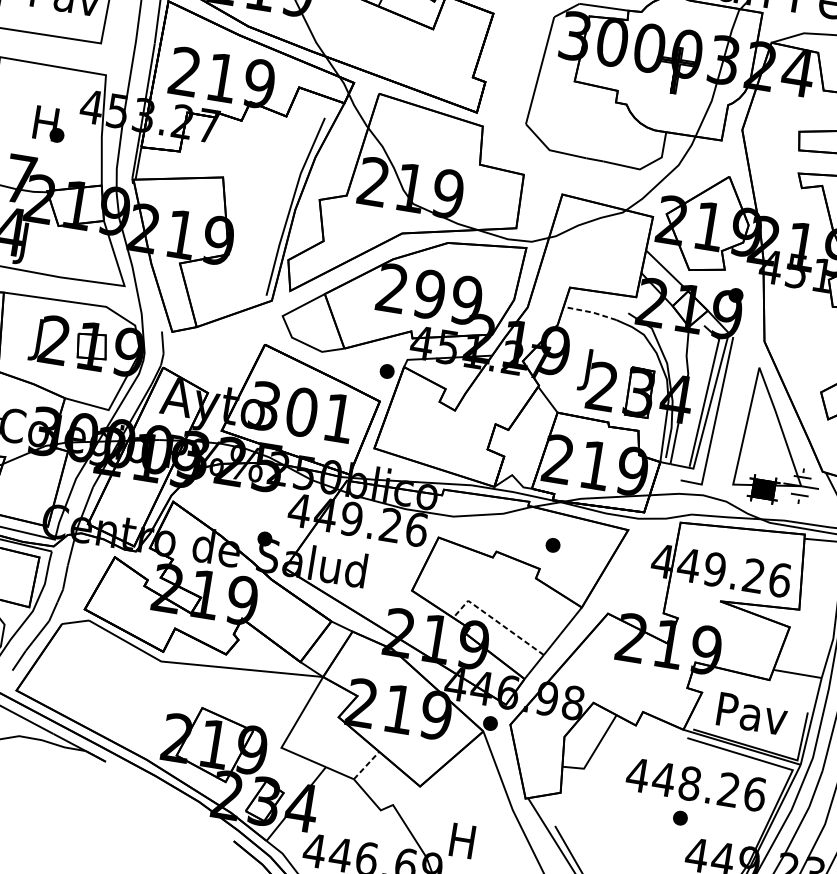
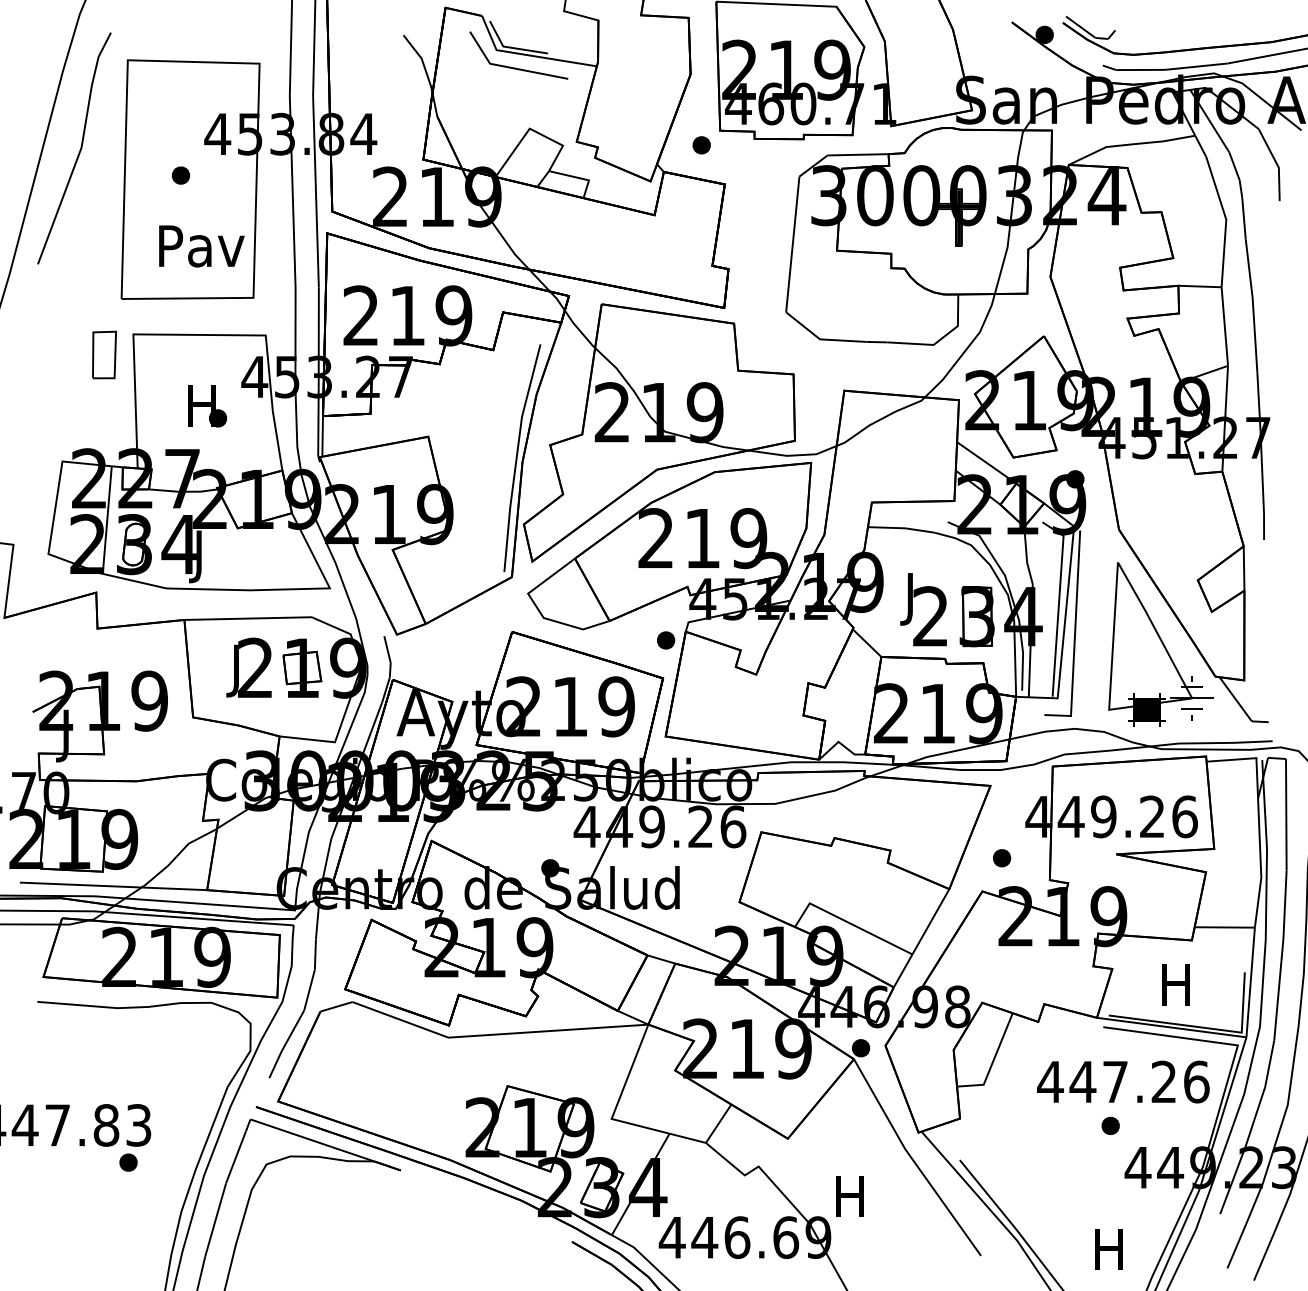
text: (429, 294) -> (702, 538), 299 -> 219
line: (590, 312) -> (901, 528), dashed -> solid
text: (302, 412) -> (570, 706), 301 -> 219
part: (553, 545) -> (1002, 858), moved
line: (496, 621) -> (848, 922), dashed -> solid
text: (752, 714) -> (1177, 985), Pav -> H
line: (366, 765) -> (718, 1123), dashed -> solid
text: (690, 783) -> (1115, 1081), 448.26 -> 447.26

